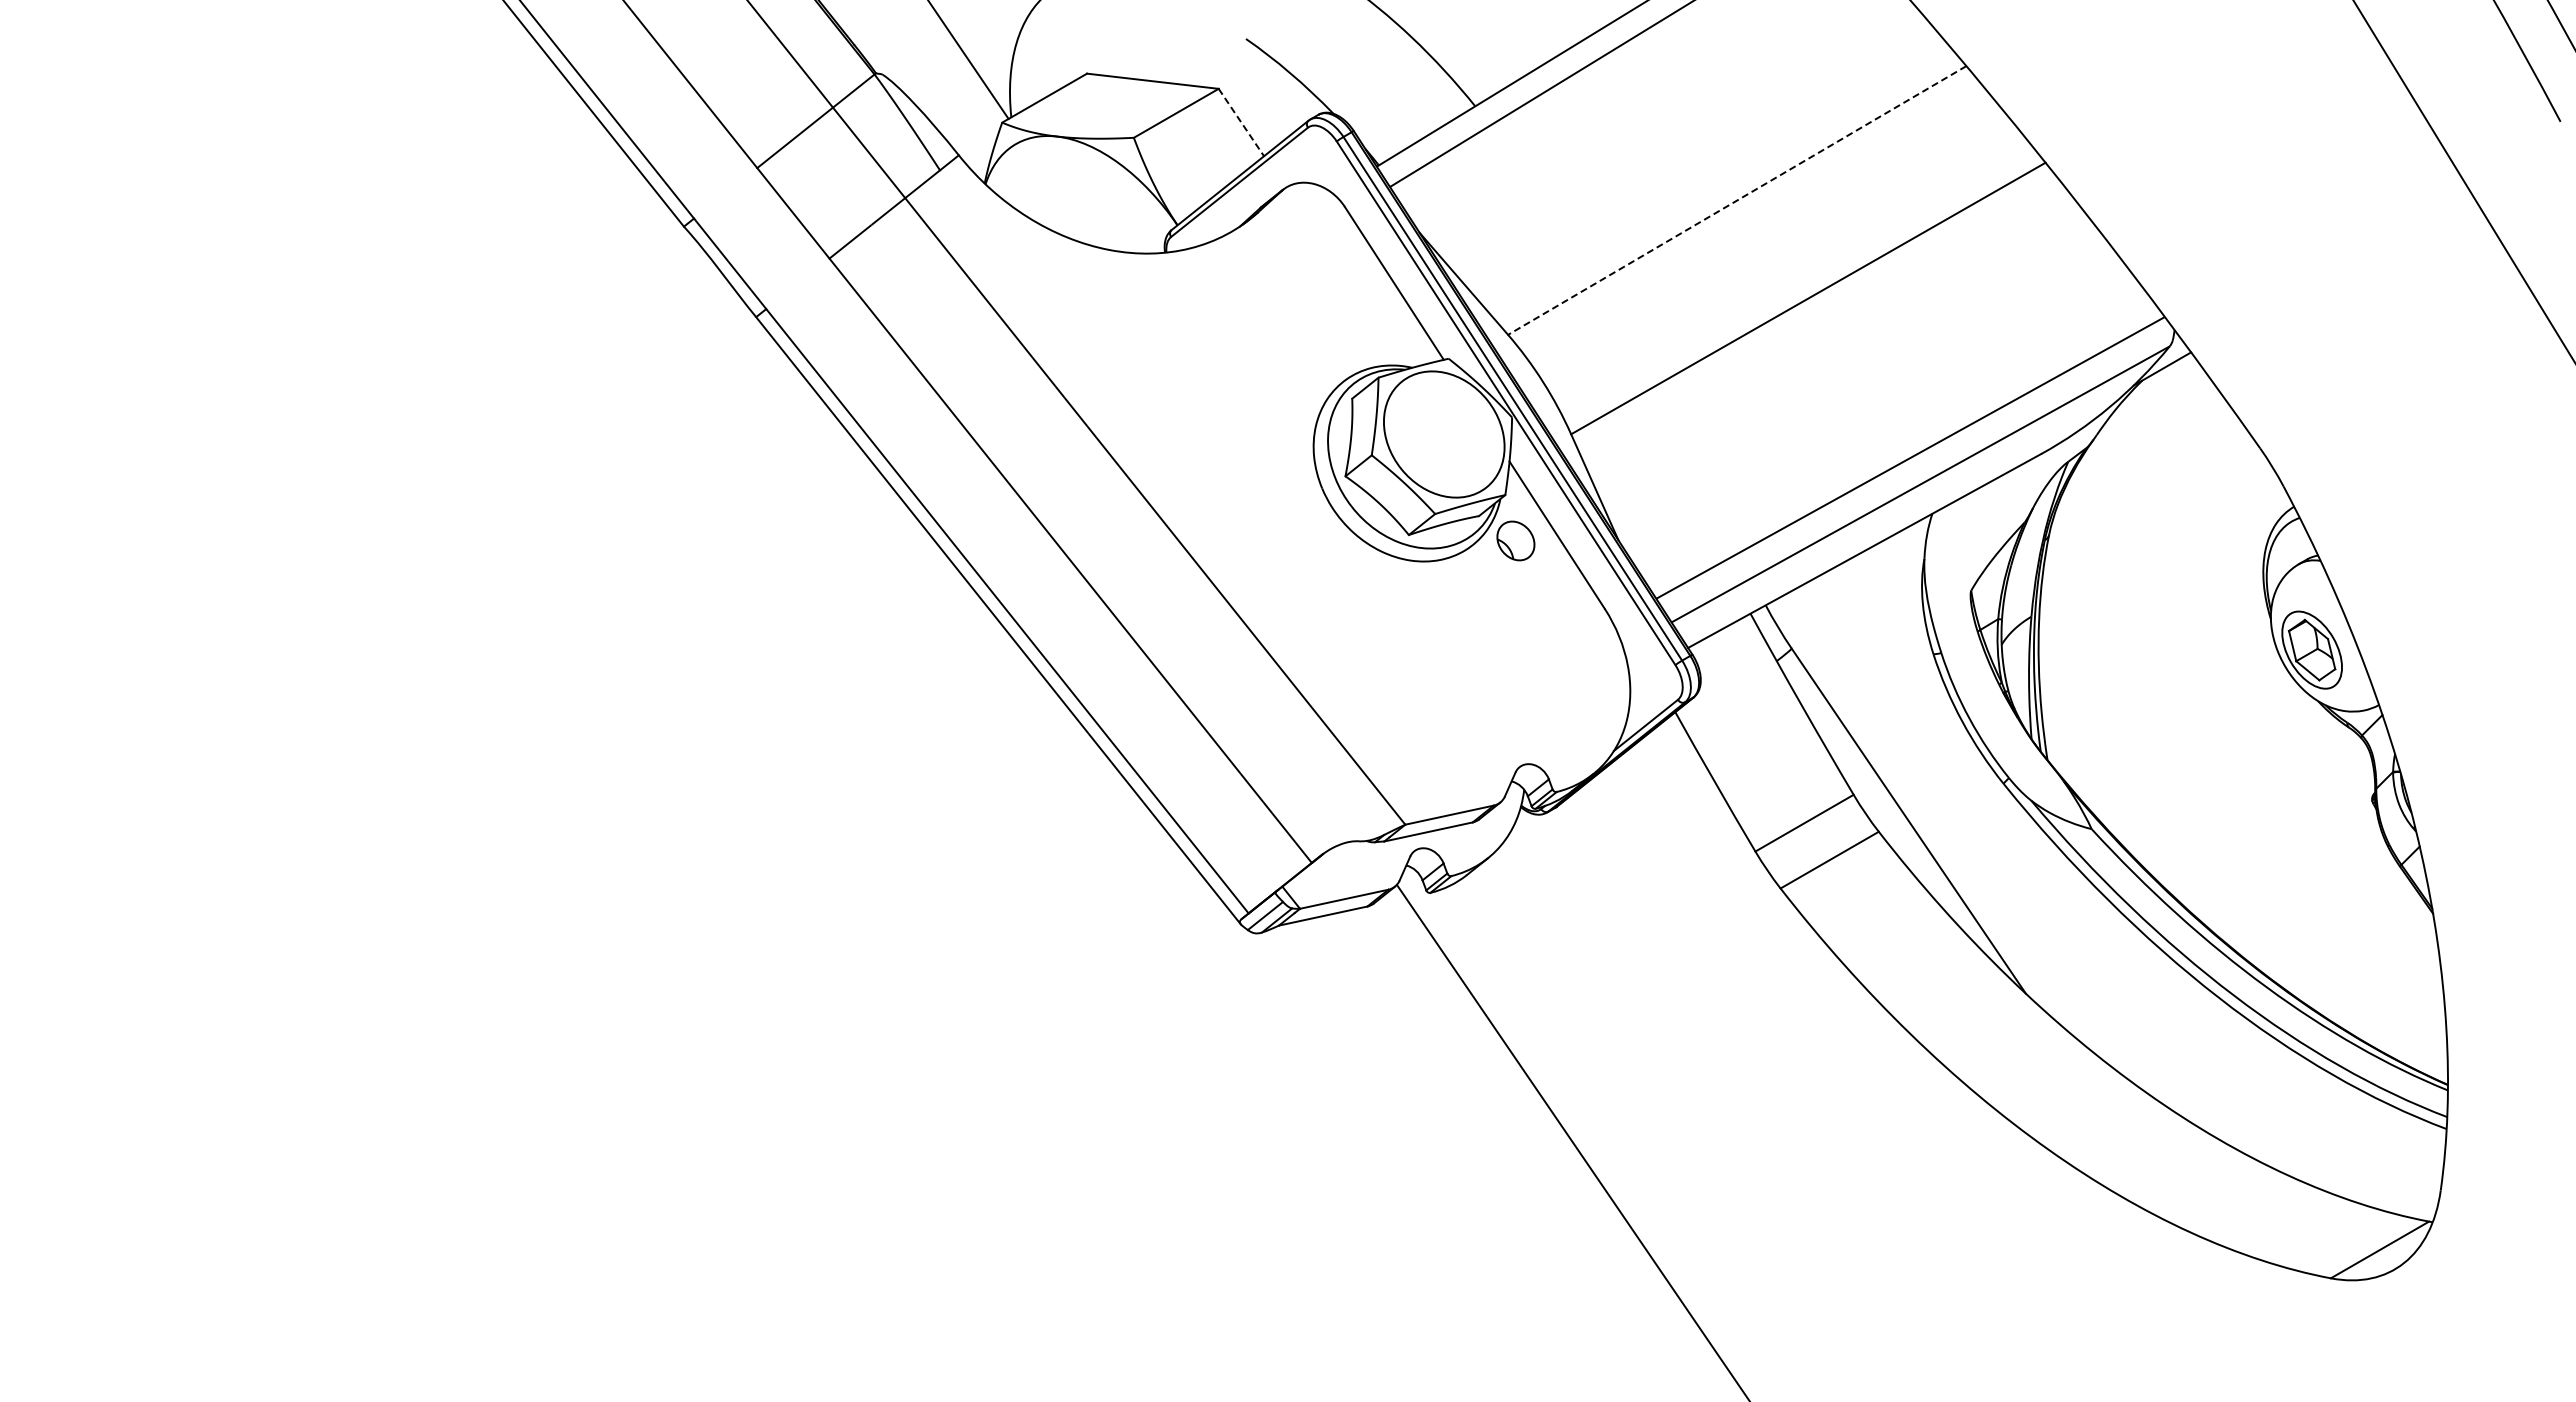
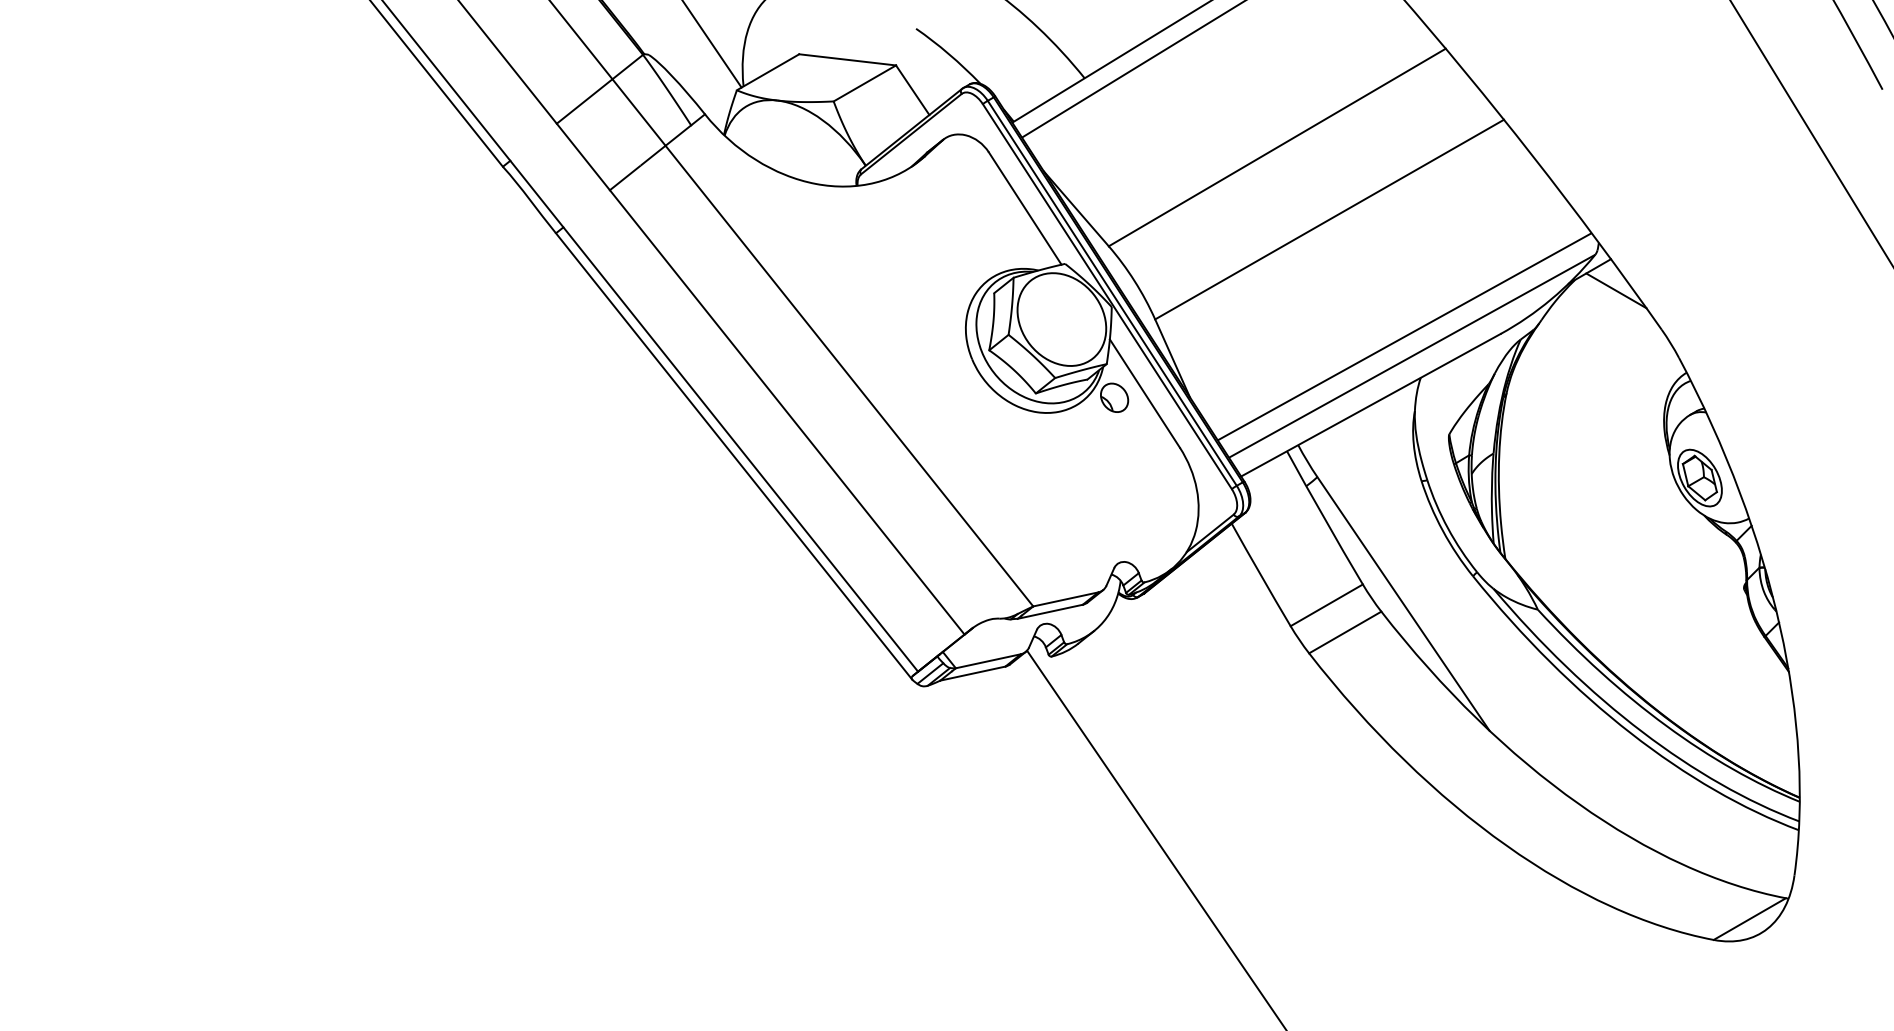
line: (1241, 122) -> (912, 90), dashed -> solid
line: (1737, 200) -> (1277, 147), dashed -> solid
line: (2198, 395) -> (1616, 290), added

